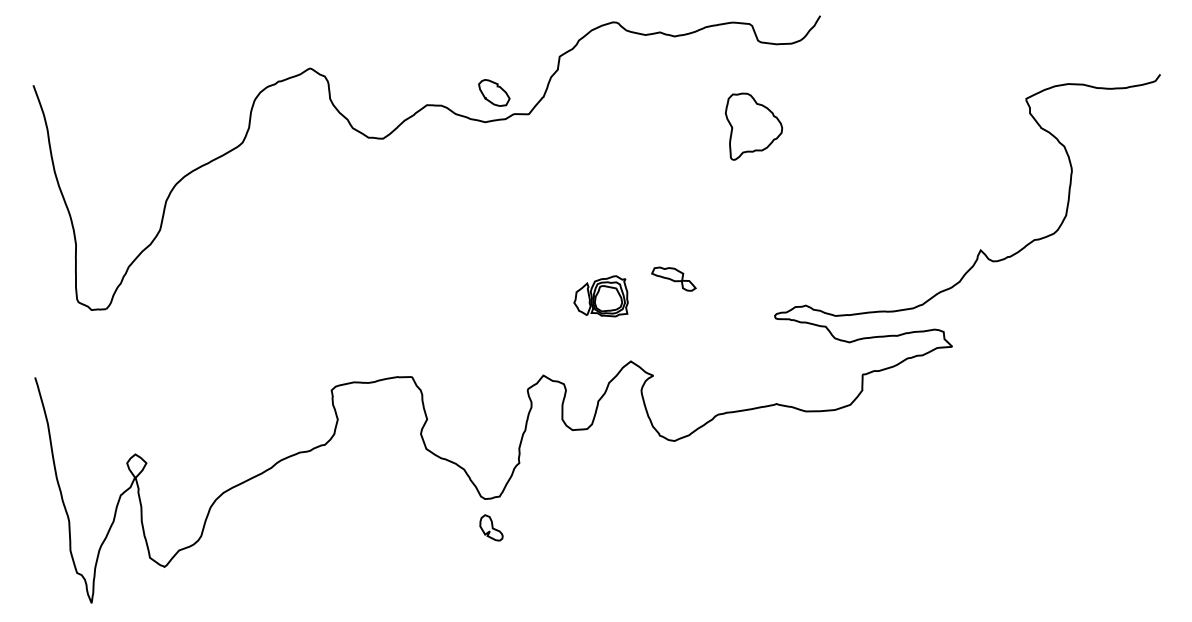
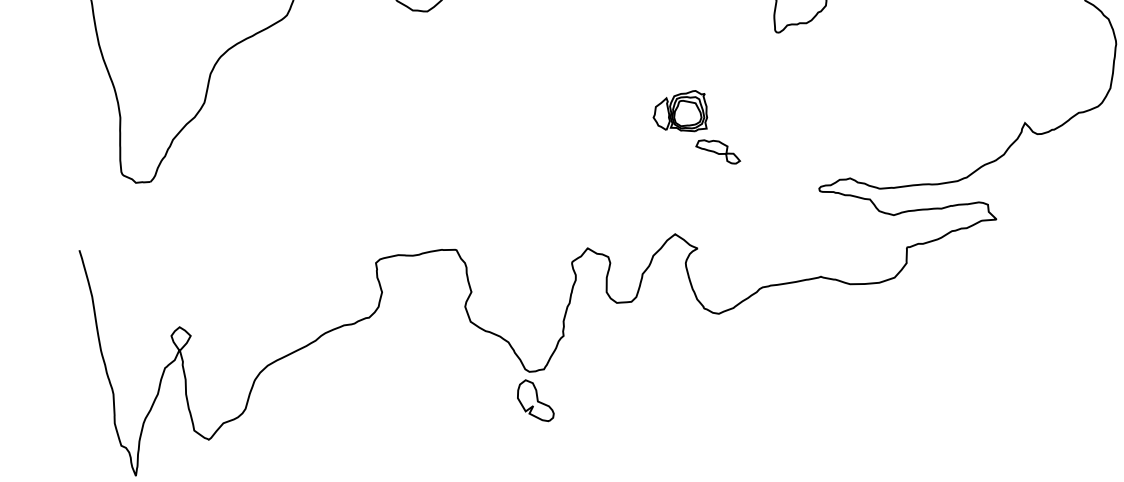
part: (600, 296) -> (679, 111), moved
part: (491, 527) -> (535, 400), size x1.6

